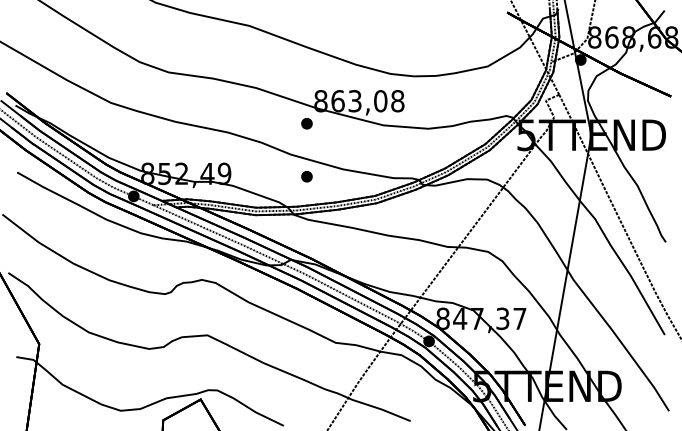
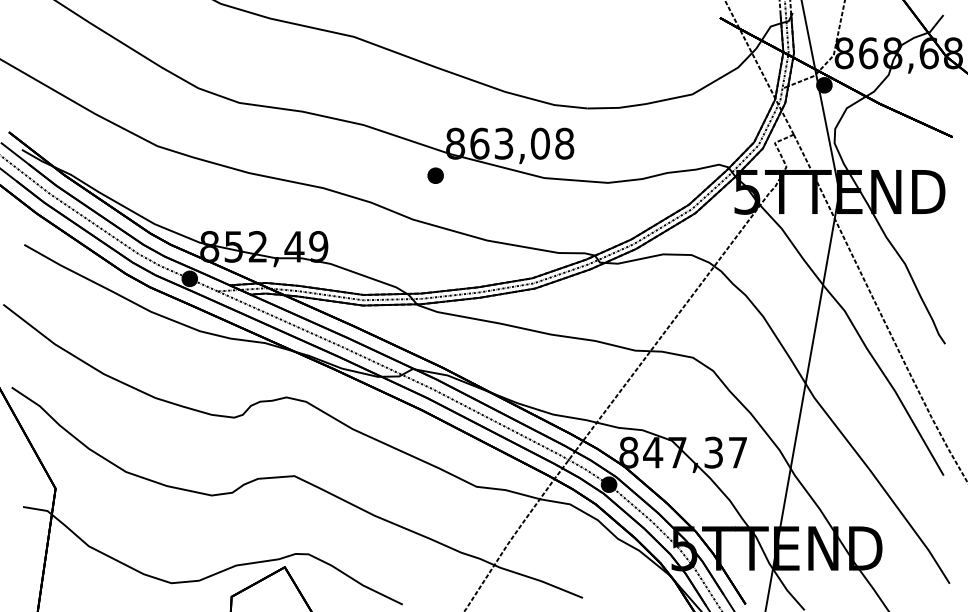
part: (306, 176) -> (435, 250), removed

